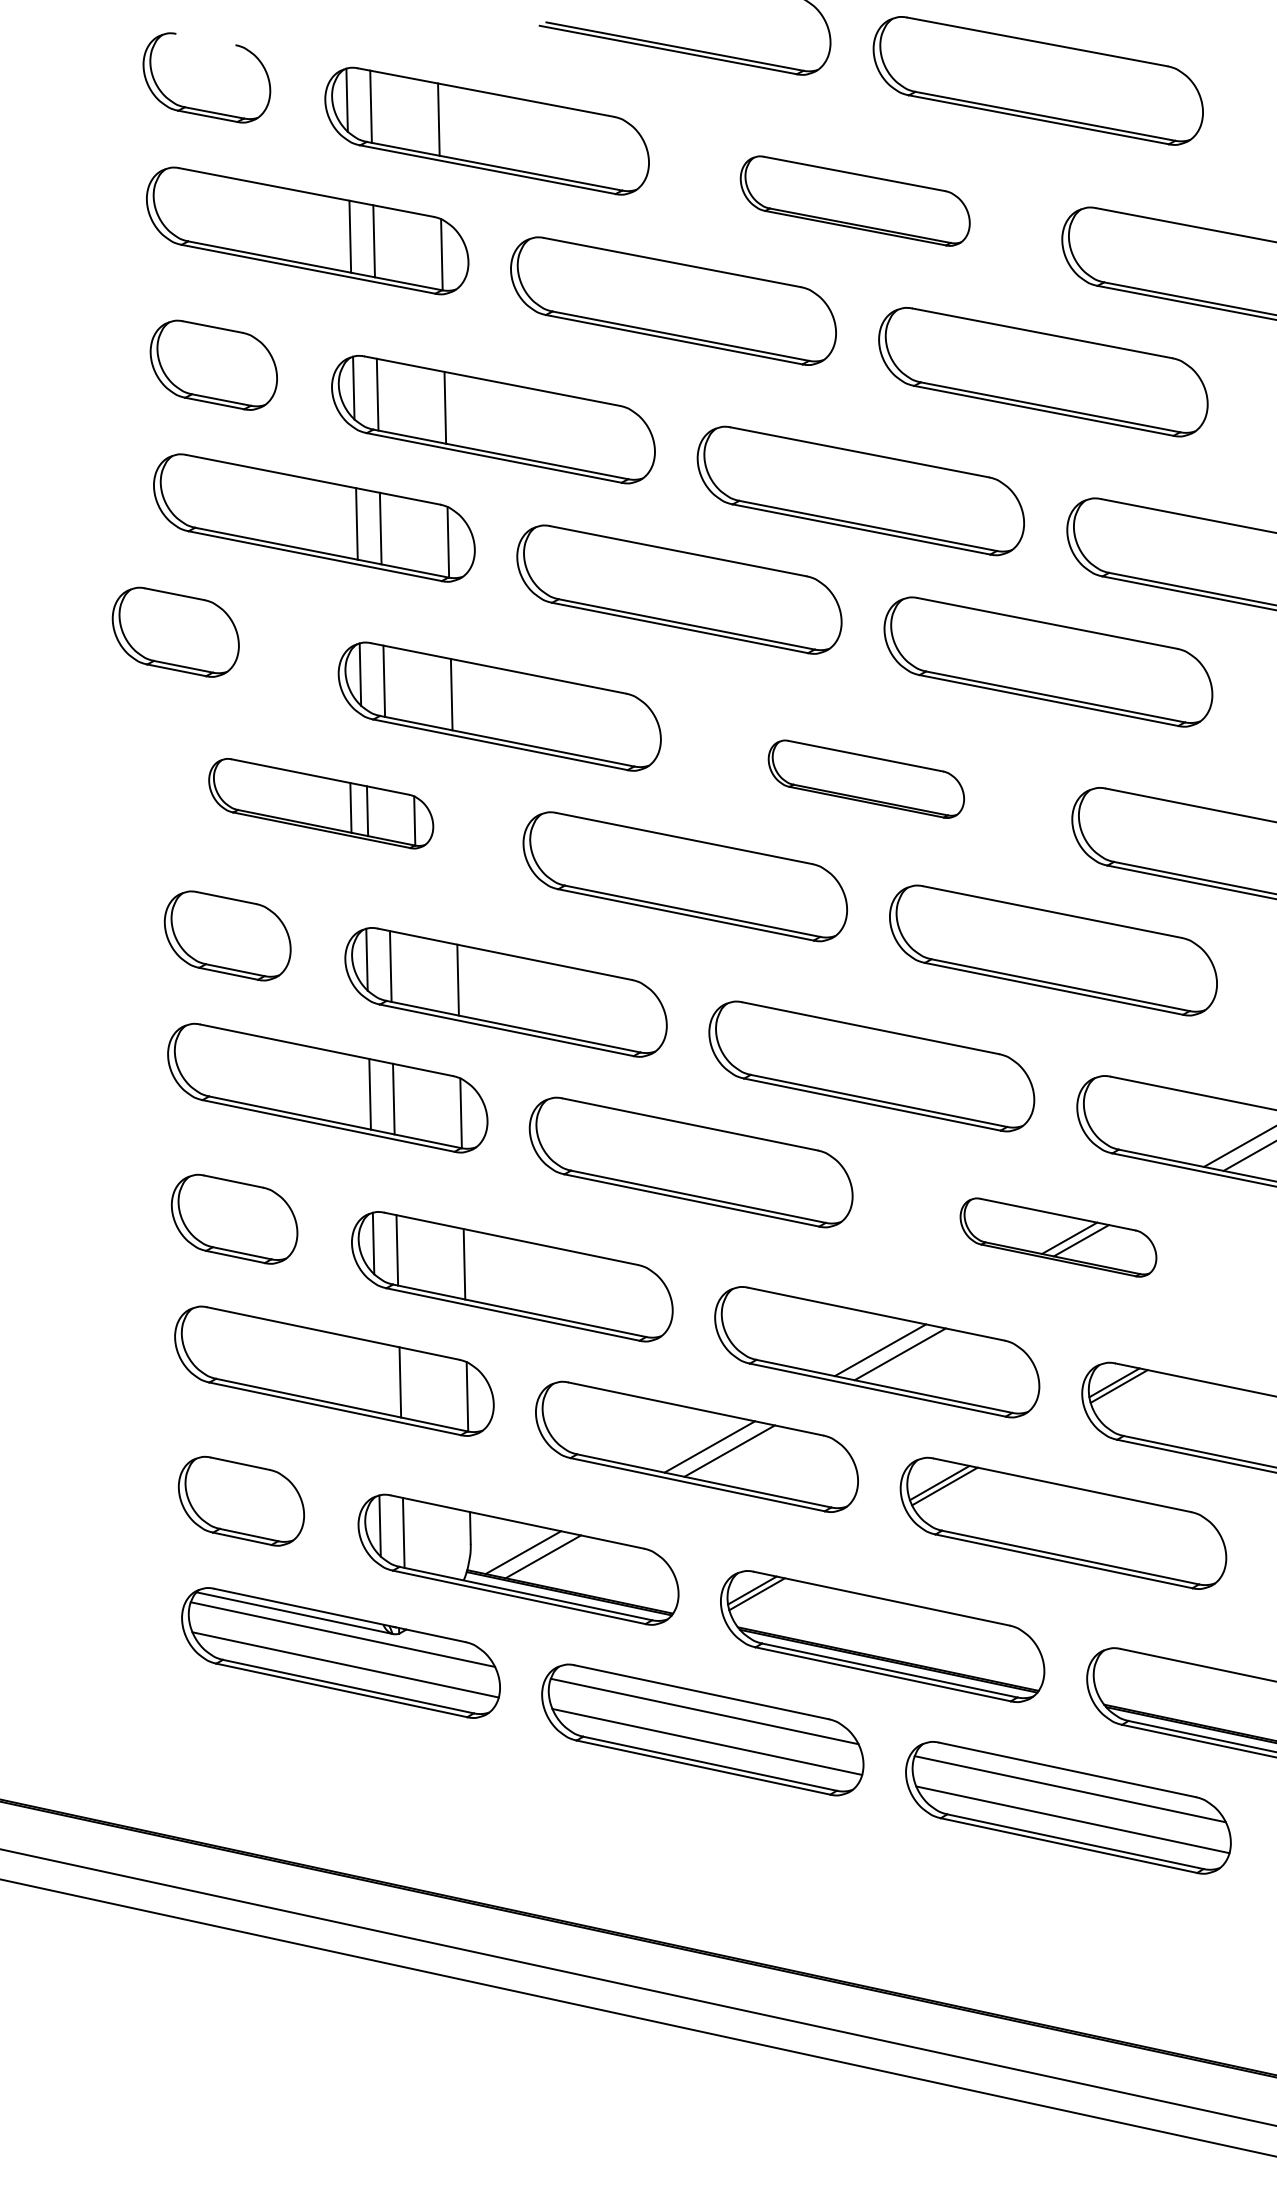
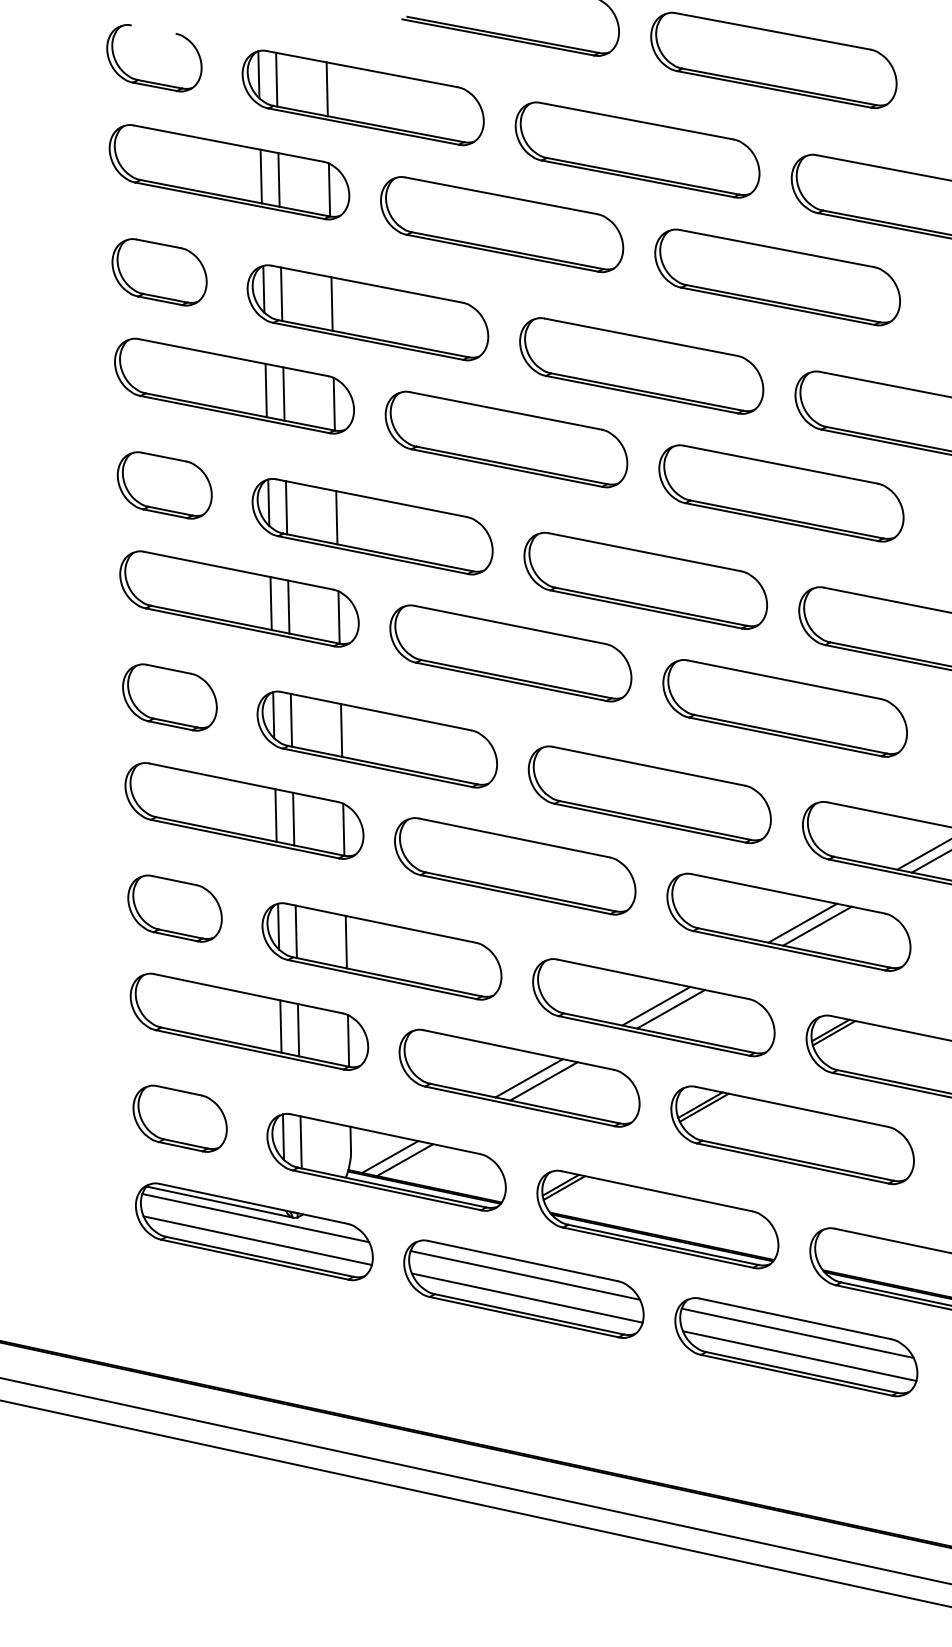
part: (854, 200) -> (636, 149), size x1.43
part: (175, 631) -> (164, 484), moved
part: (866, 778) -> (645, 580), size x1.67
part: (321, 803) -> (239, 598), size x1.43
part: (1058, 1237) -> (788, 922), size x1.67
line: (376, 1377) -> (280, 1026), added

